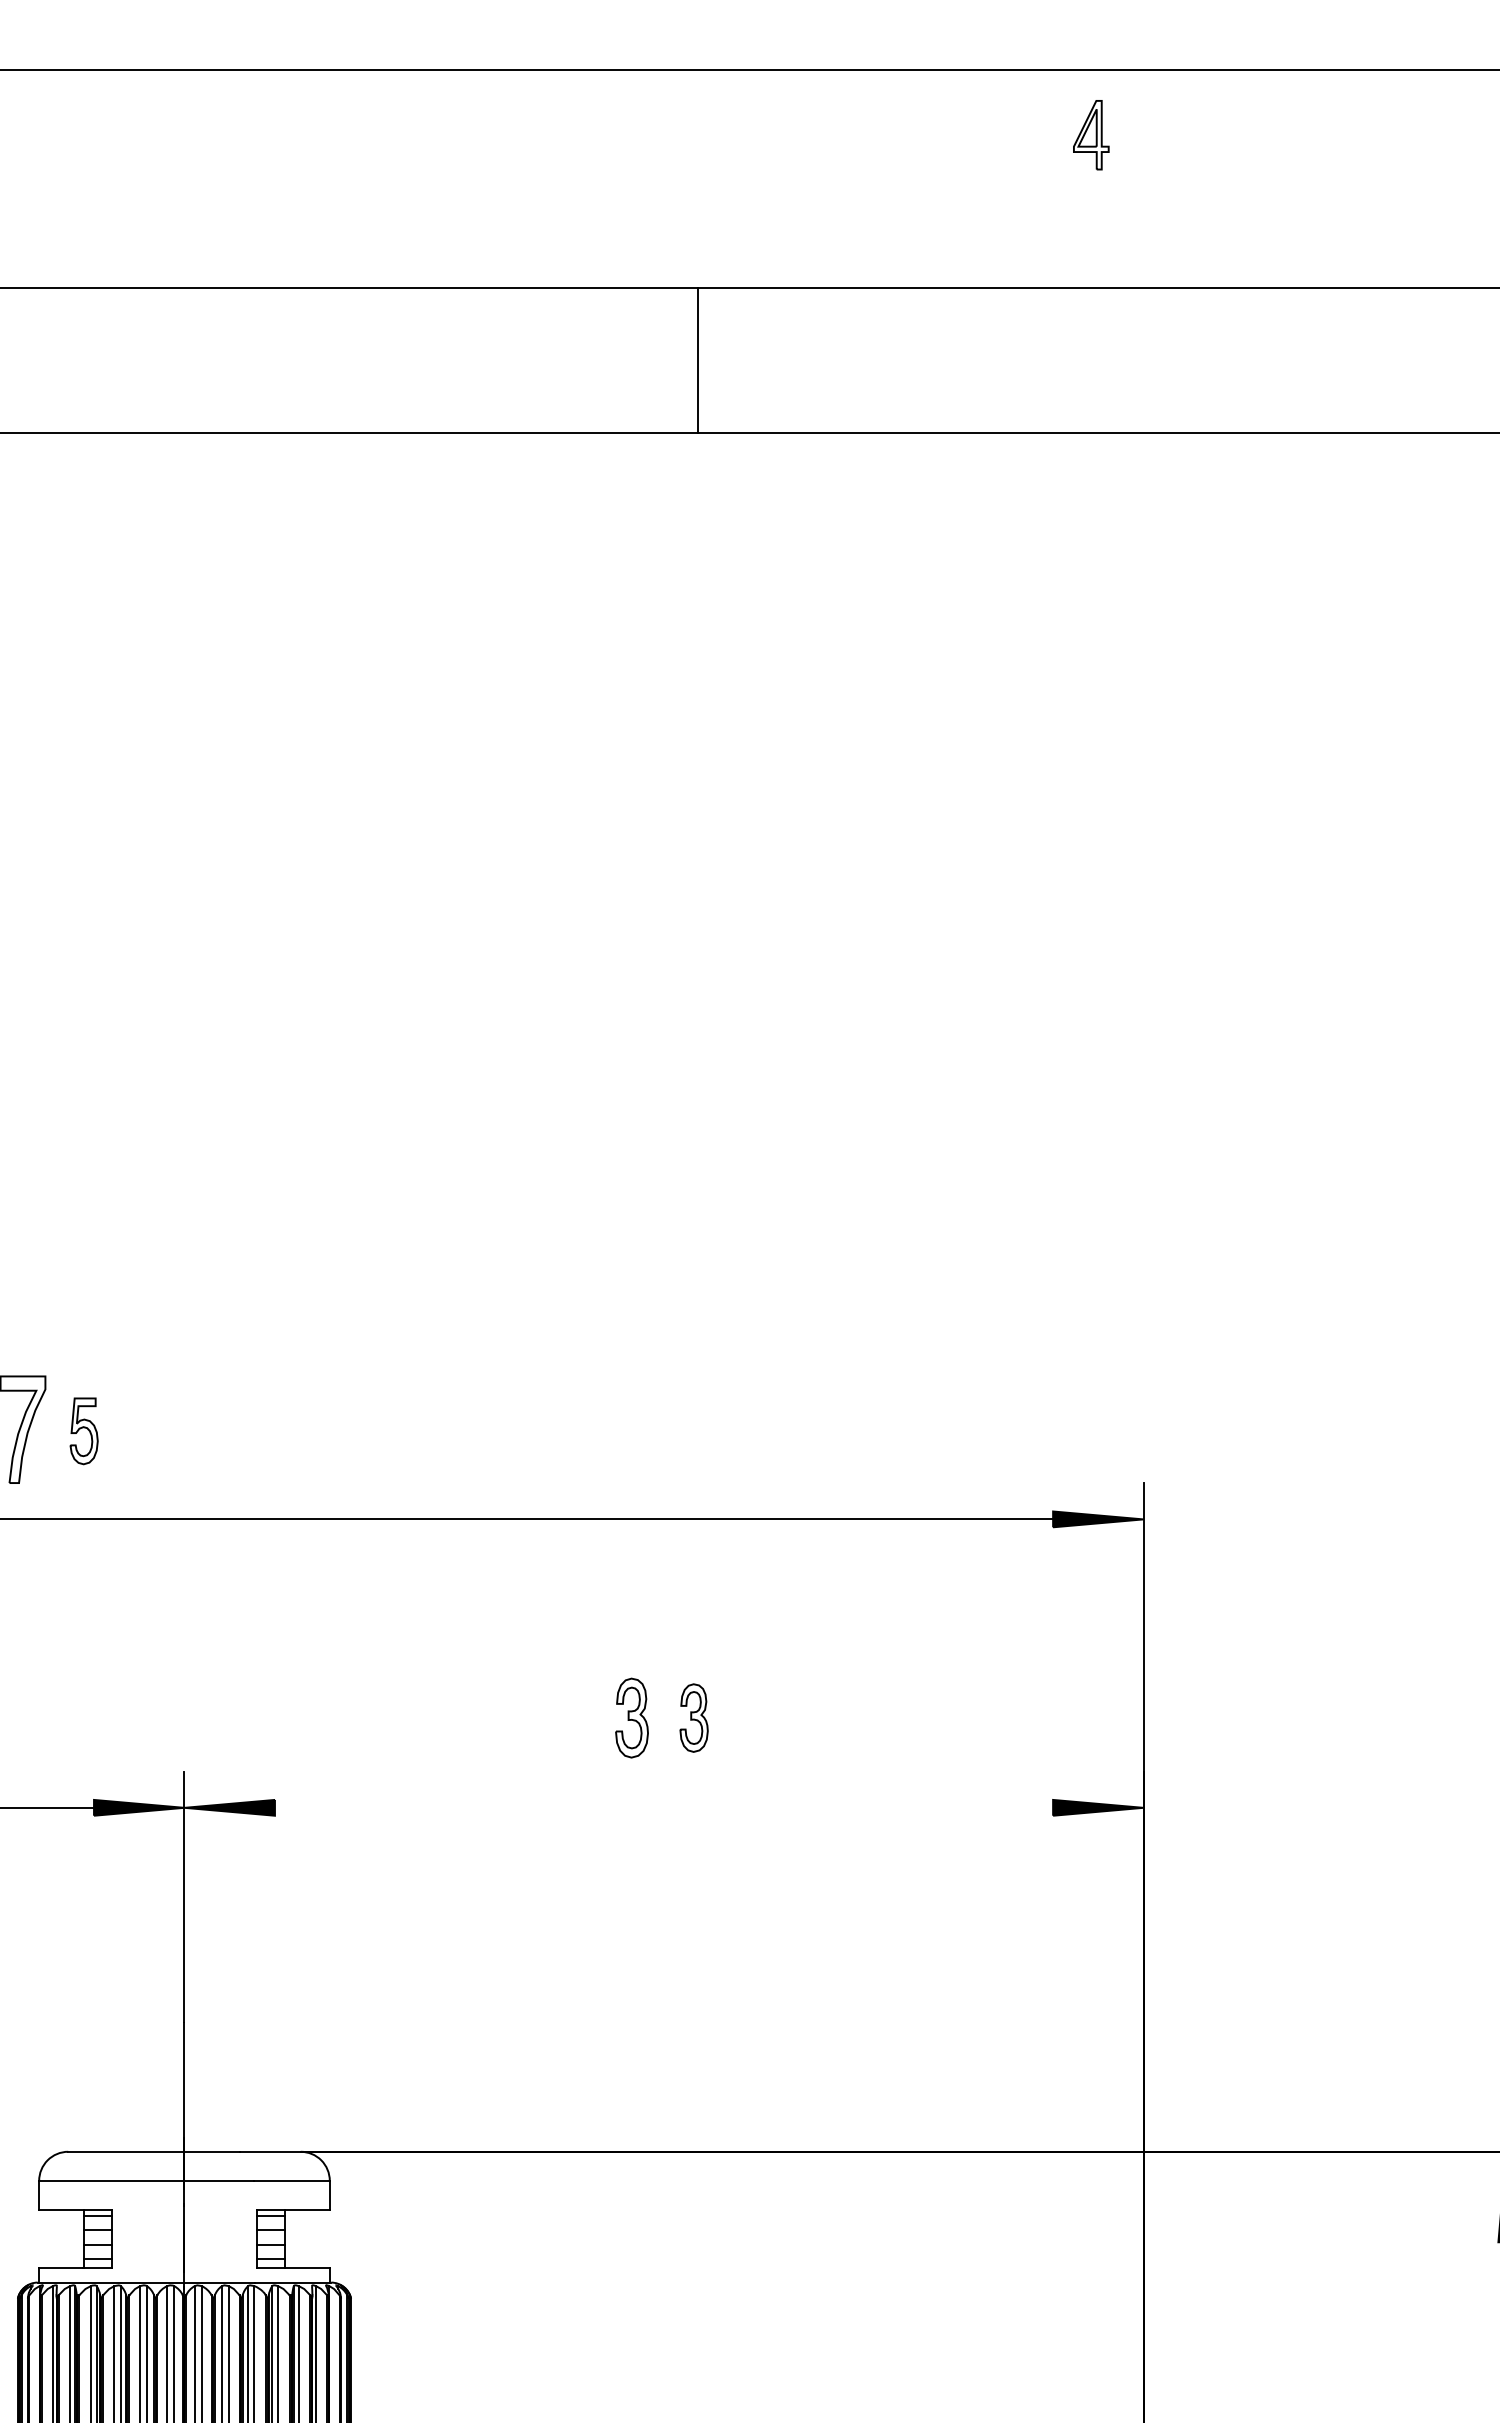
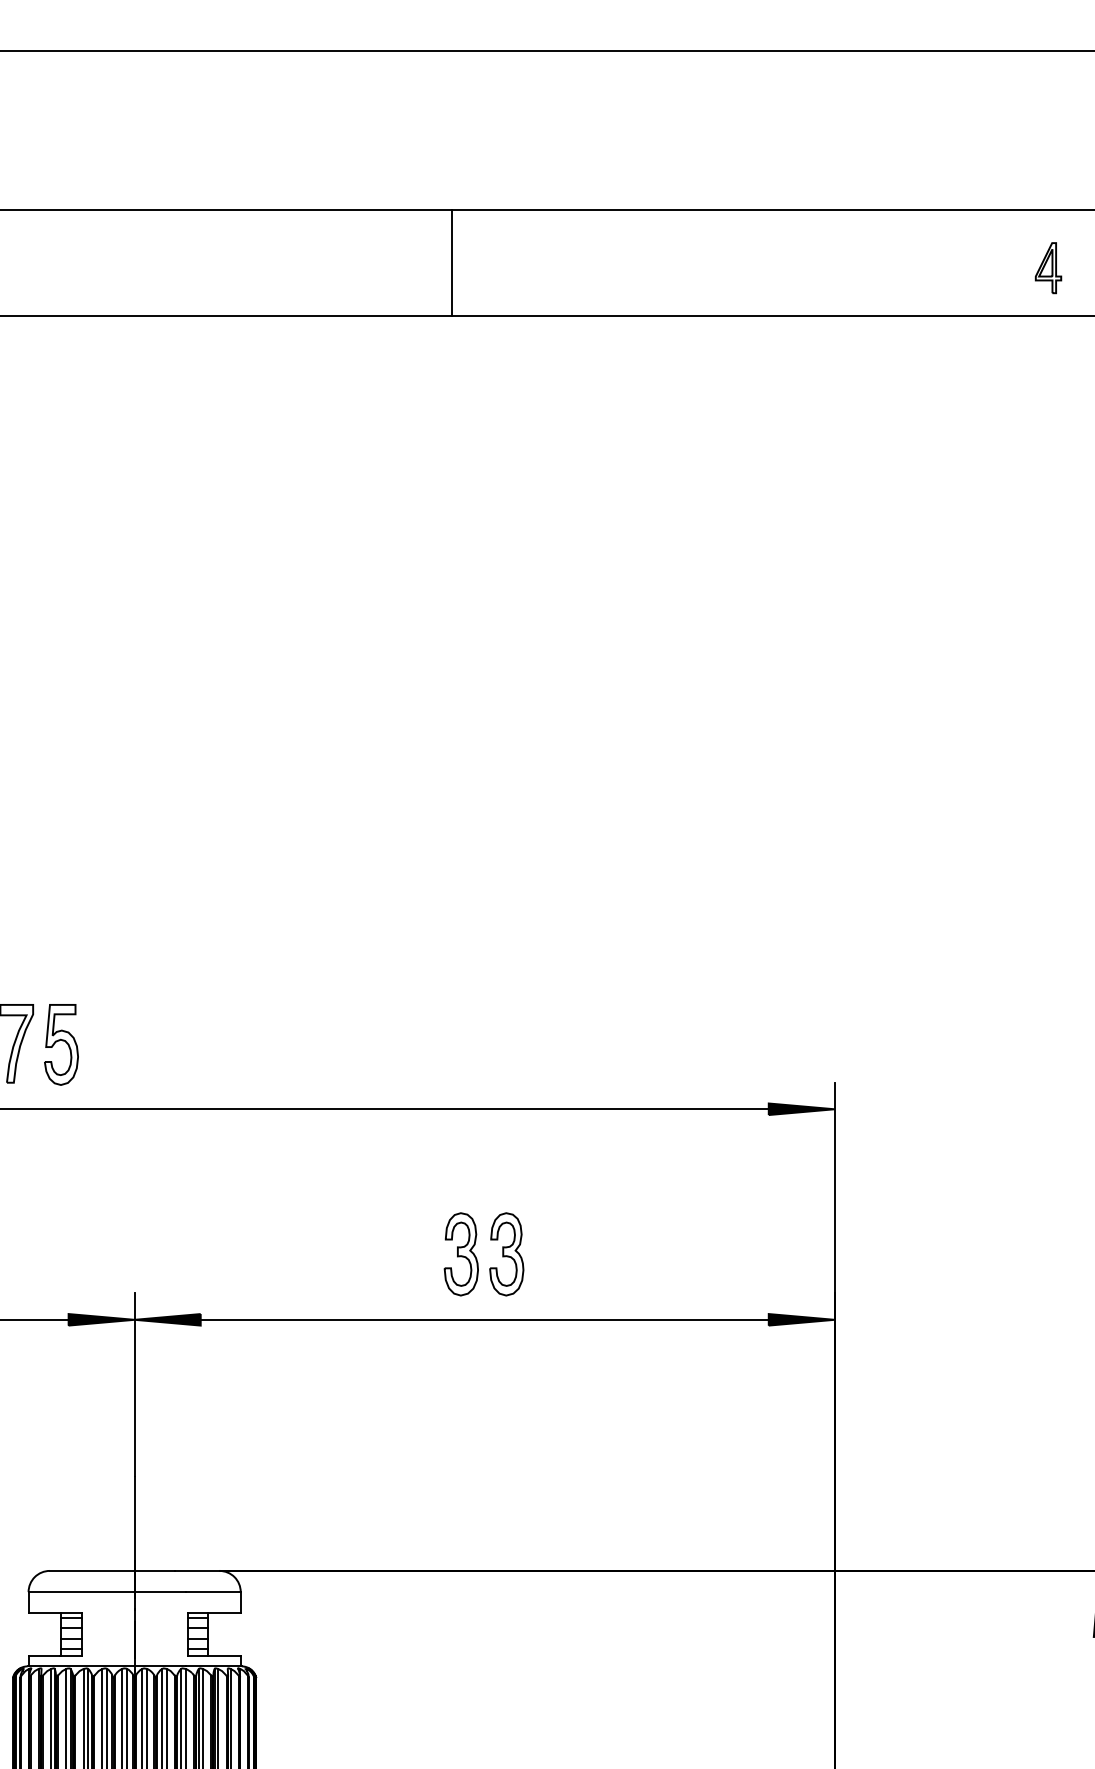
part: (1091, 135) -> (1048, 268), moved
line: (697, 360) -> (451, 263), moved
part: (83, 1431) -> (60, 1045), size x1.67
part: (631, 1717) -> (460, 1253), size x1.43
part: (693, 1717) -> (506, 1253), size x1.67
line: (663, 1807) -> (484, 1319), added

